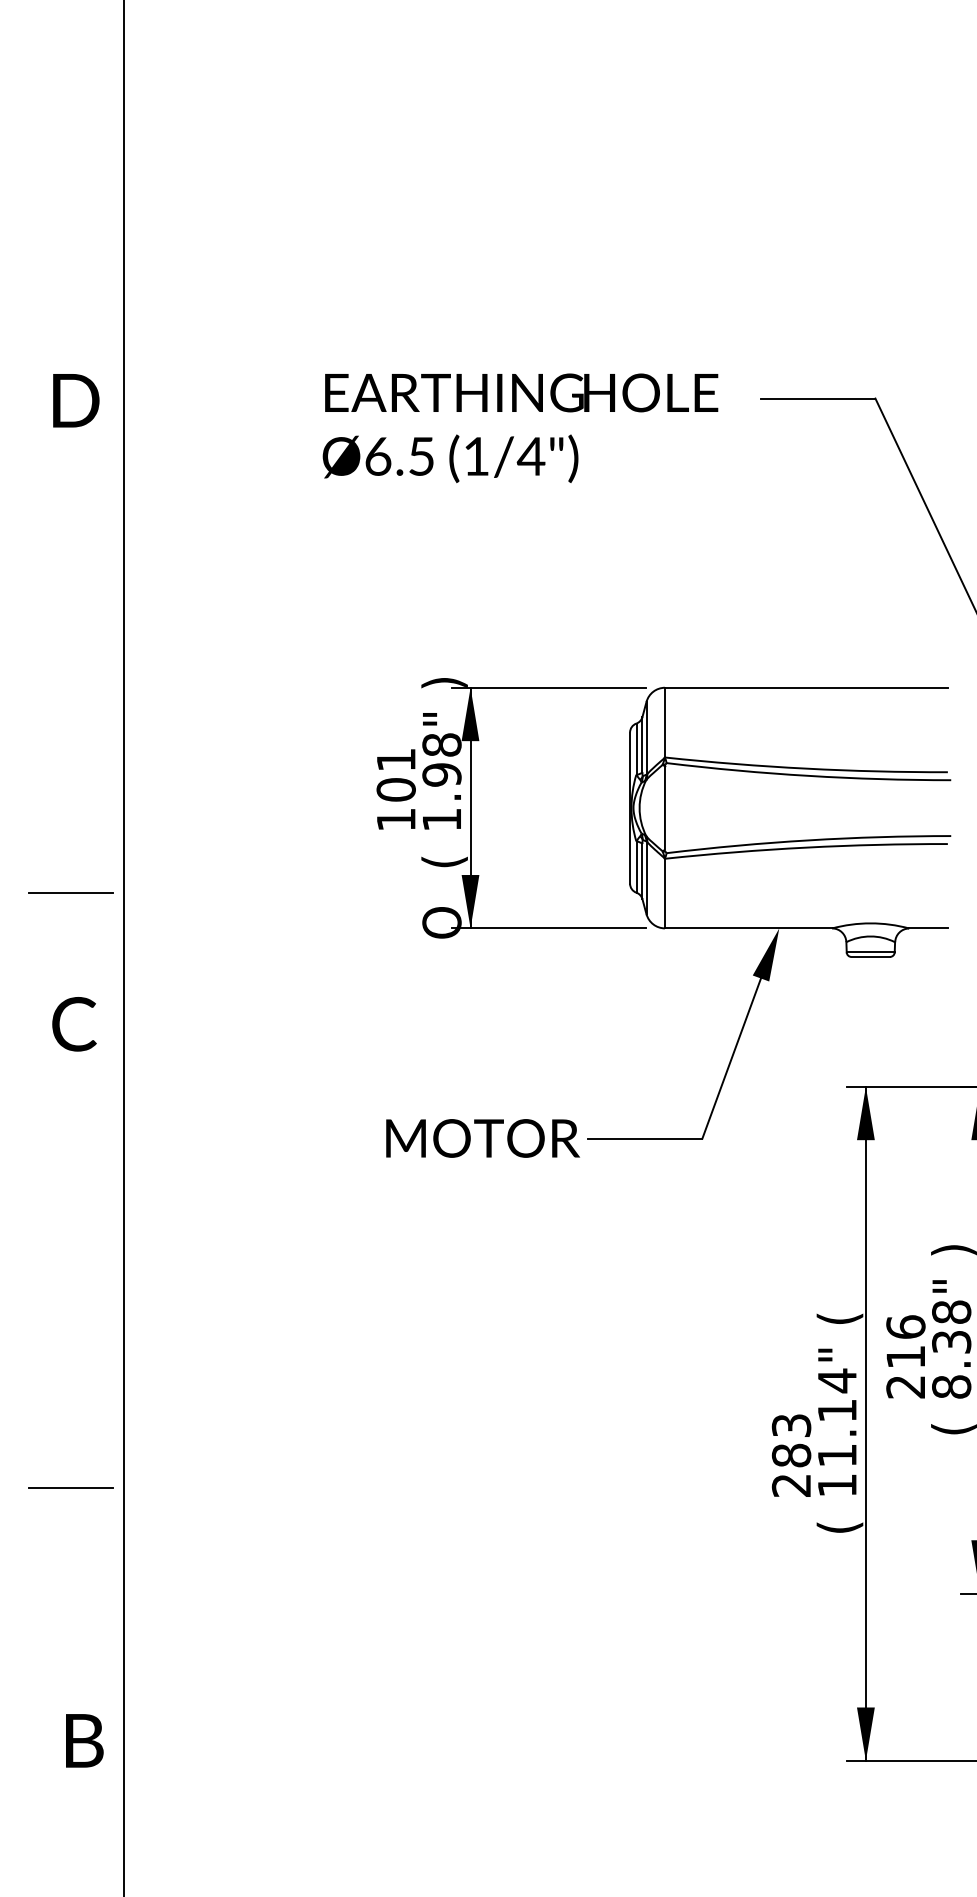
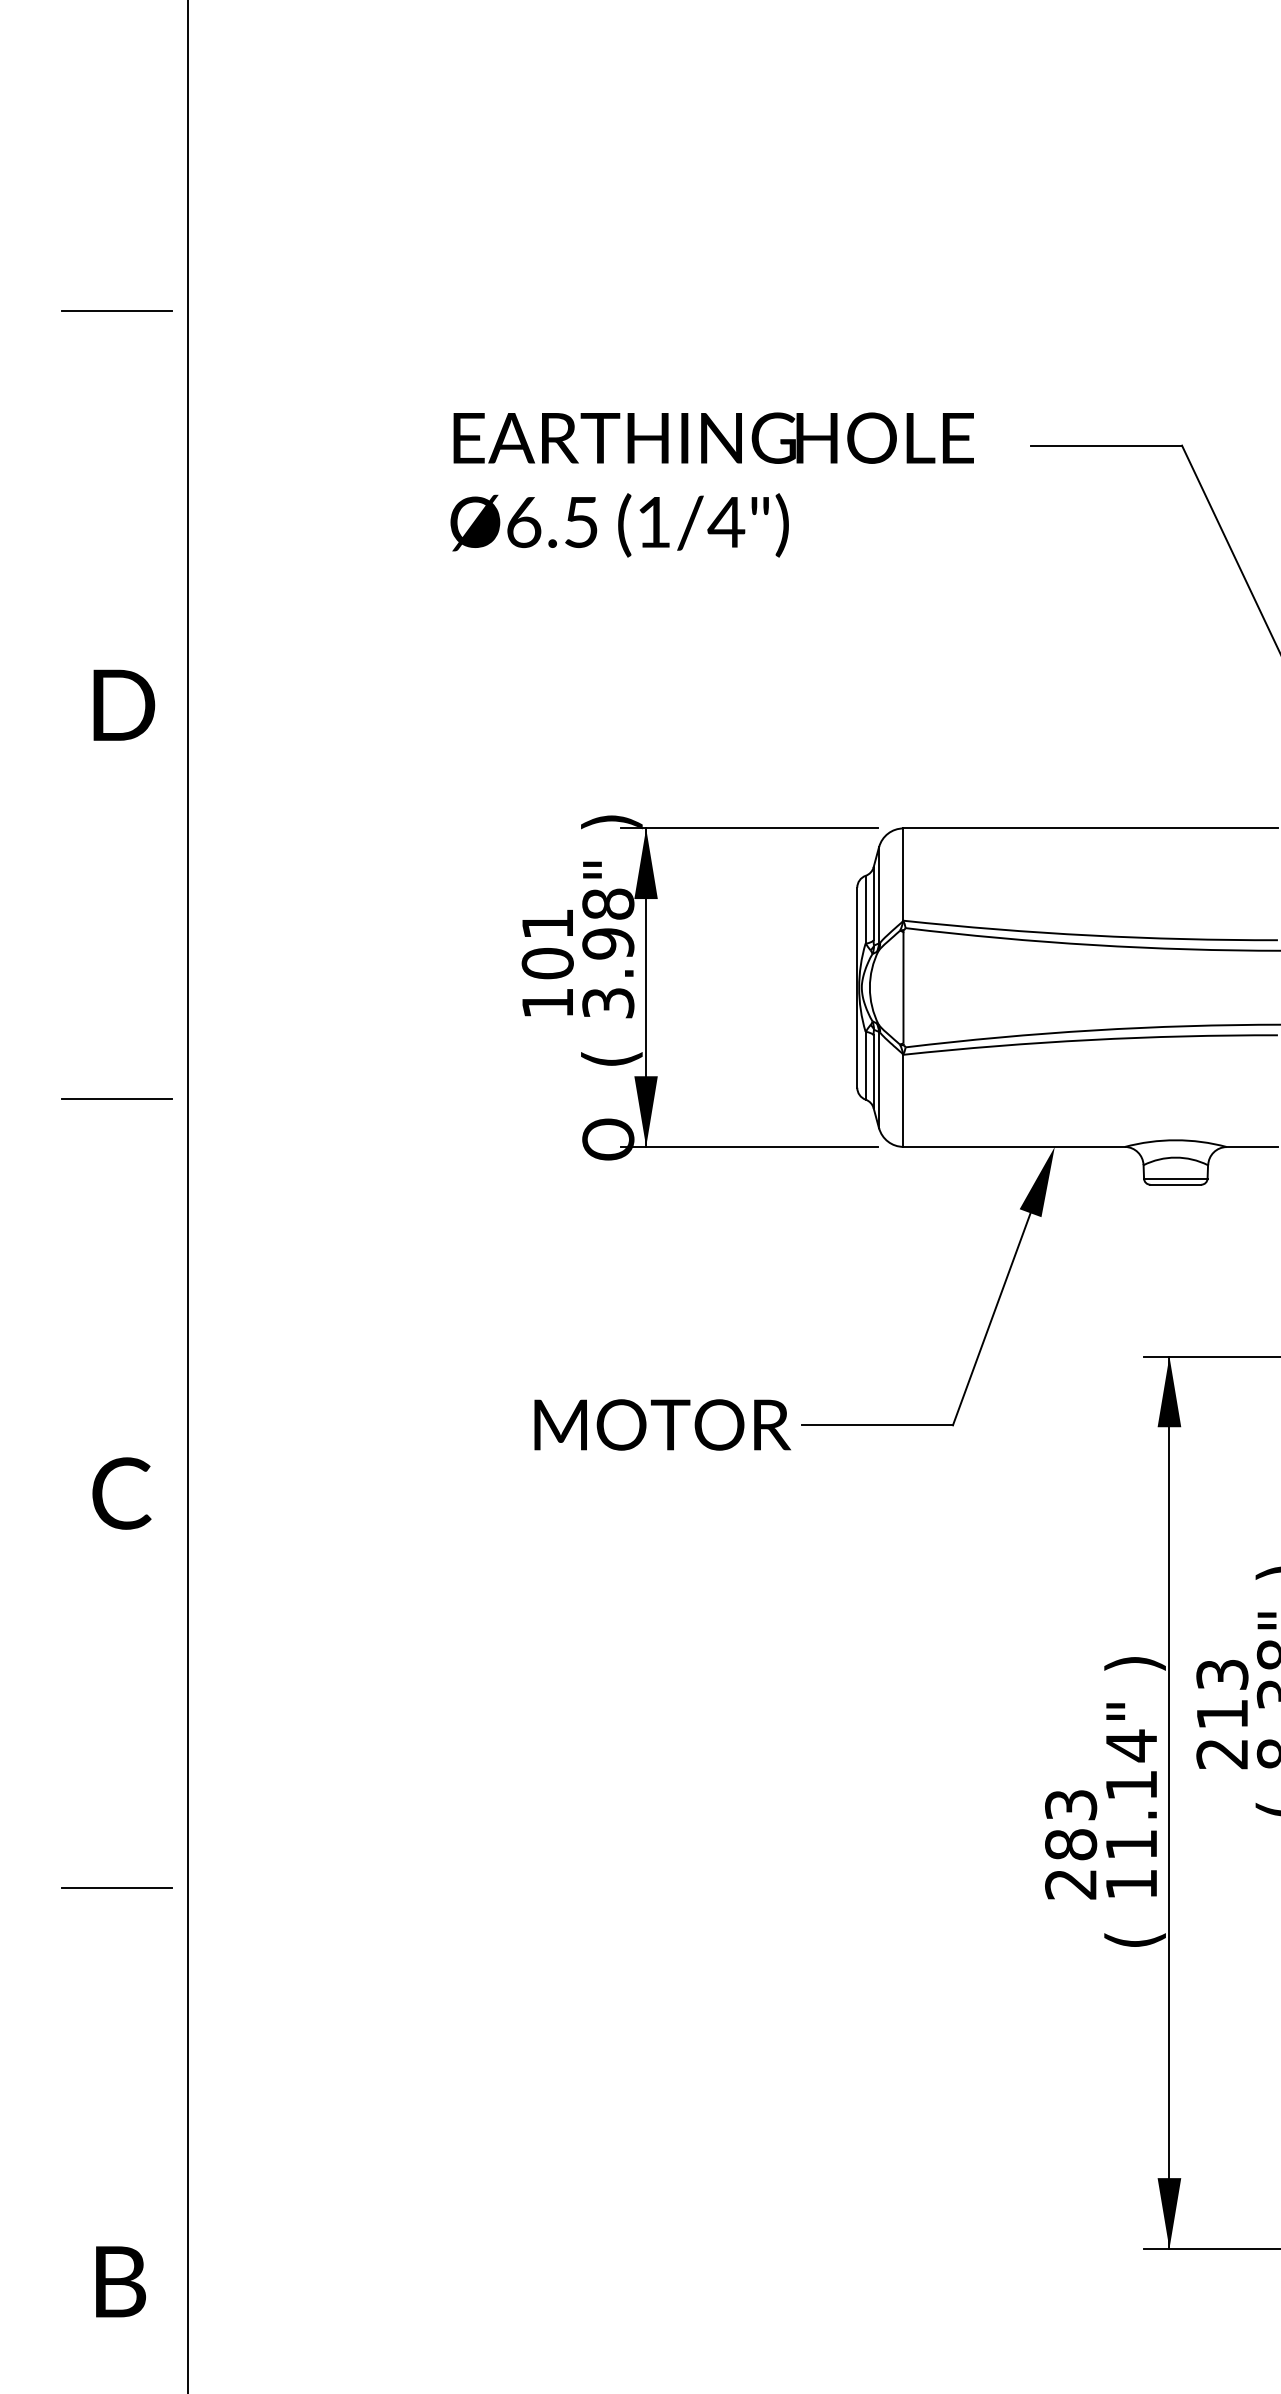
line: (70, 296) -> (116, 310), added
text: (76, 400) -> (124, 704), moved
text: (441, 819) -> (607, 1002), 1.98" -> 3.98"
text: (74, 1024) -> (121, 1493), moved
text: (839, 1318) -> (1134, 1663), ( -> )
text: (905, 1326) -> (1221, 1673), 216 -> 213
text: (84, 1740) -> (120, 2281), moved

